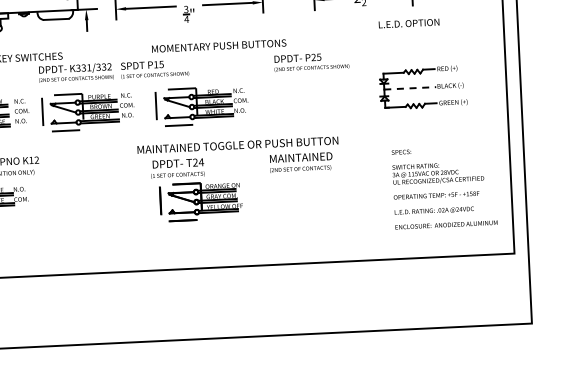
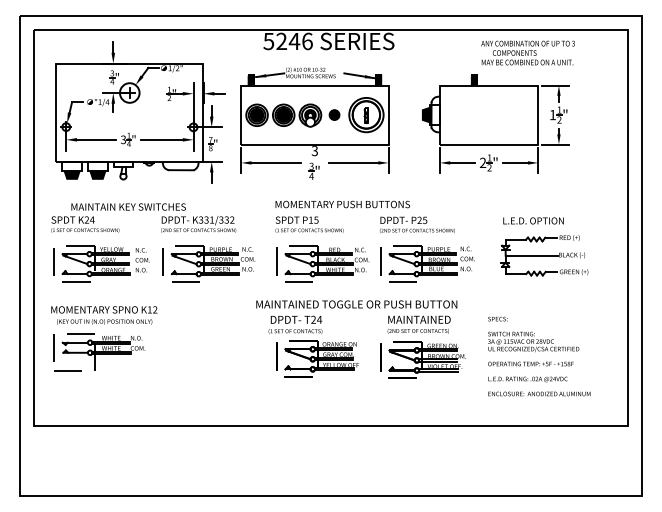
text: (409, 23) -> (533, 220), moved
text: (311, 61) -> (417, 224), moved
text: (154, 69) -> (309, 224), moved
line: (411, 88) -> (532, 255), dashed -> solid
part: (306, 101) -> (427, 263), added
text: (444, 187) -> (539, 356), moved
part: (306, 197) -> (422, 359), added

